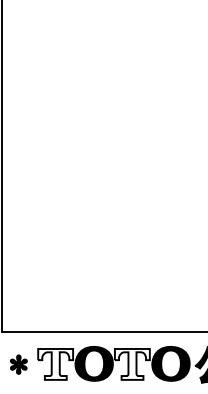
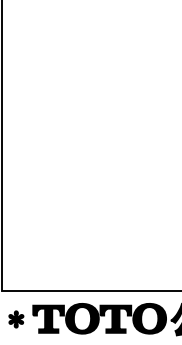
fill: (55, 363) -> (48, 318), added
fill: (131, 363) -> (115, 318), added

